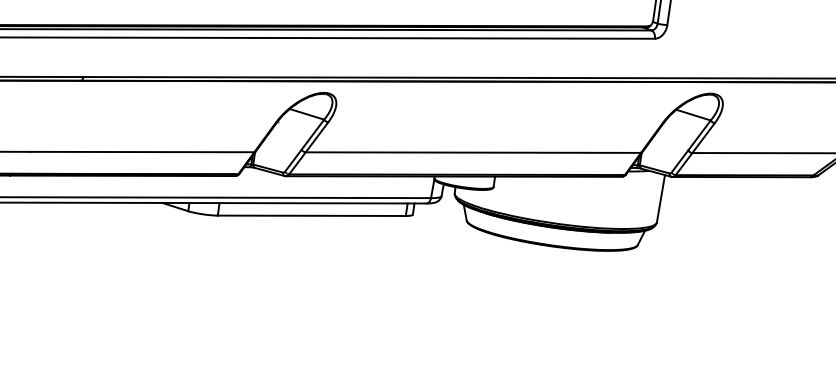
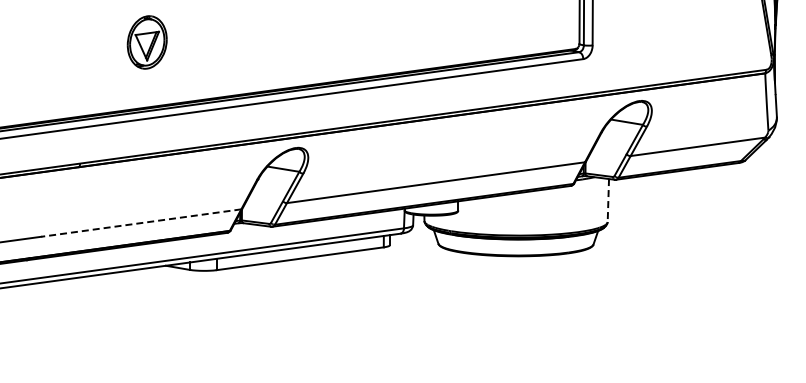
line: (141, 152) -> (141, 223), solid -> dashed
line: (660, 199) -> (608, 201), solid -> dashed

